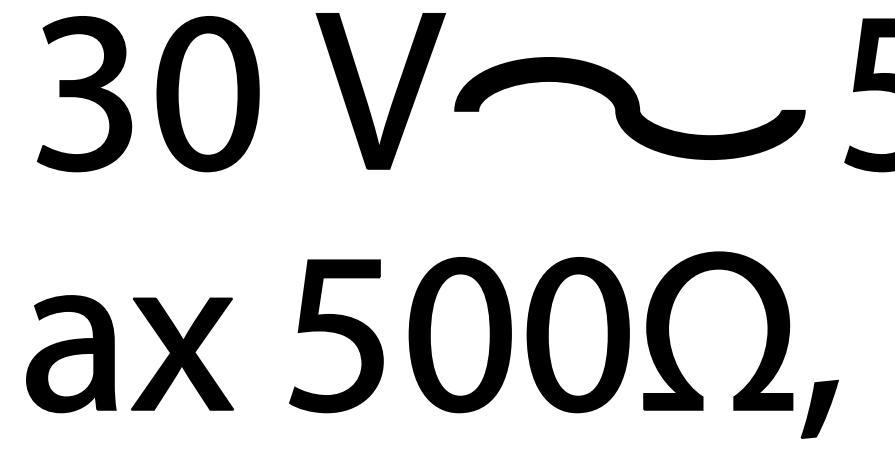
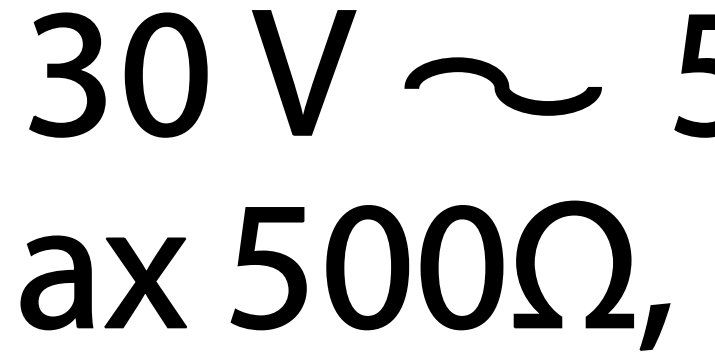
part: (628, 108) -> (502, 86), size x0.7

